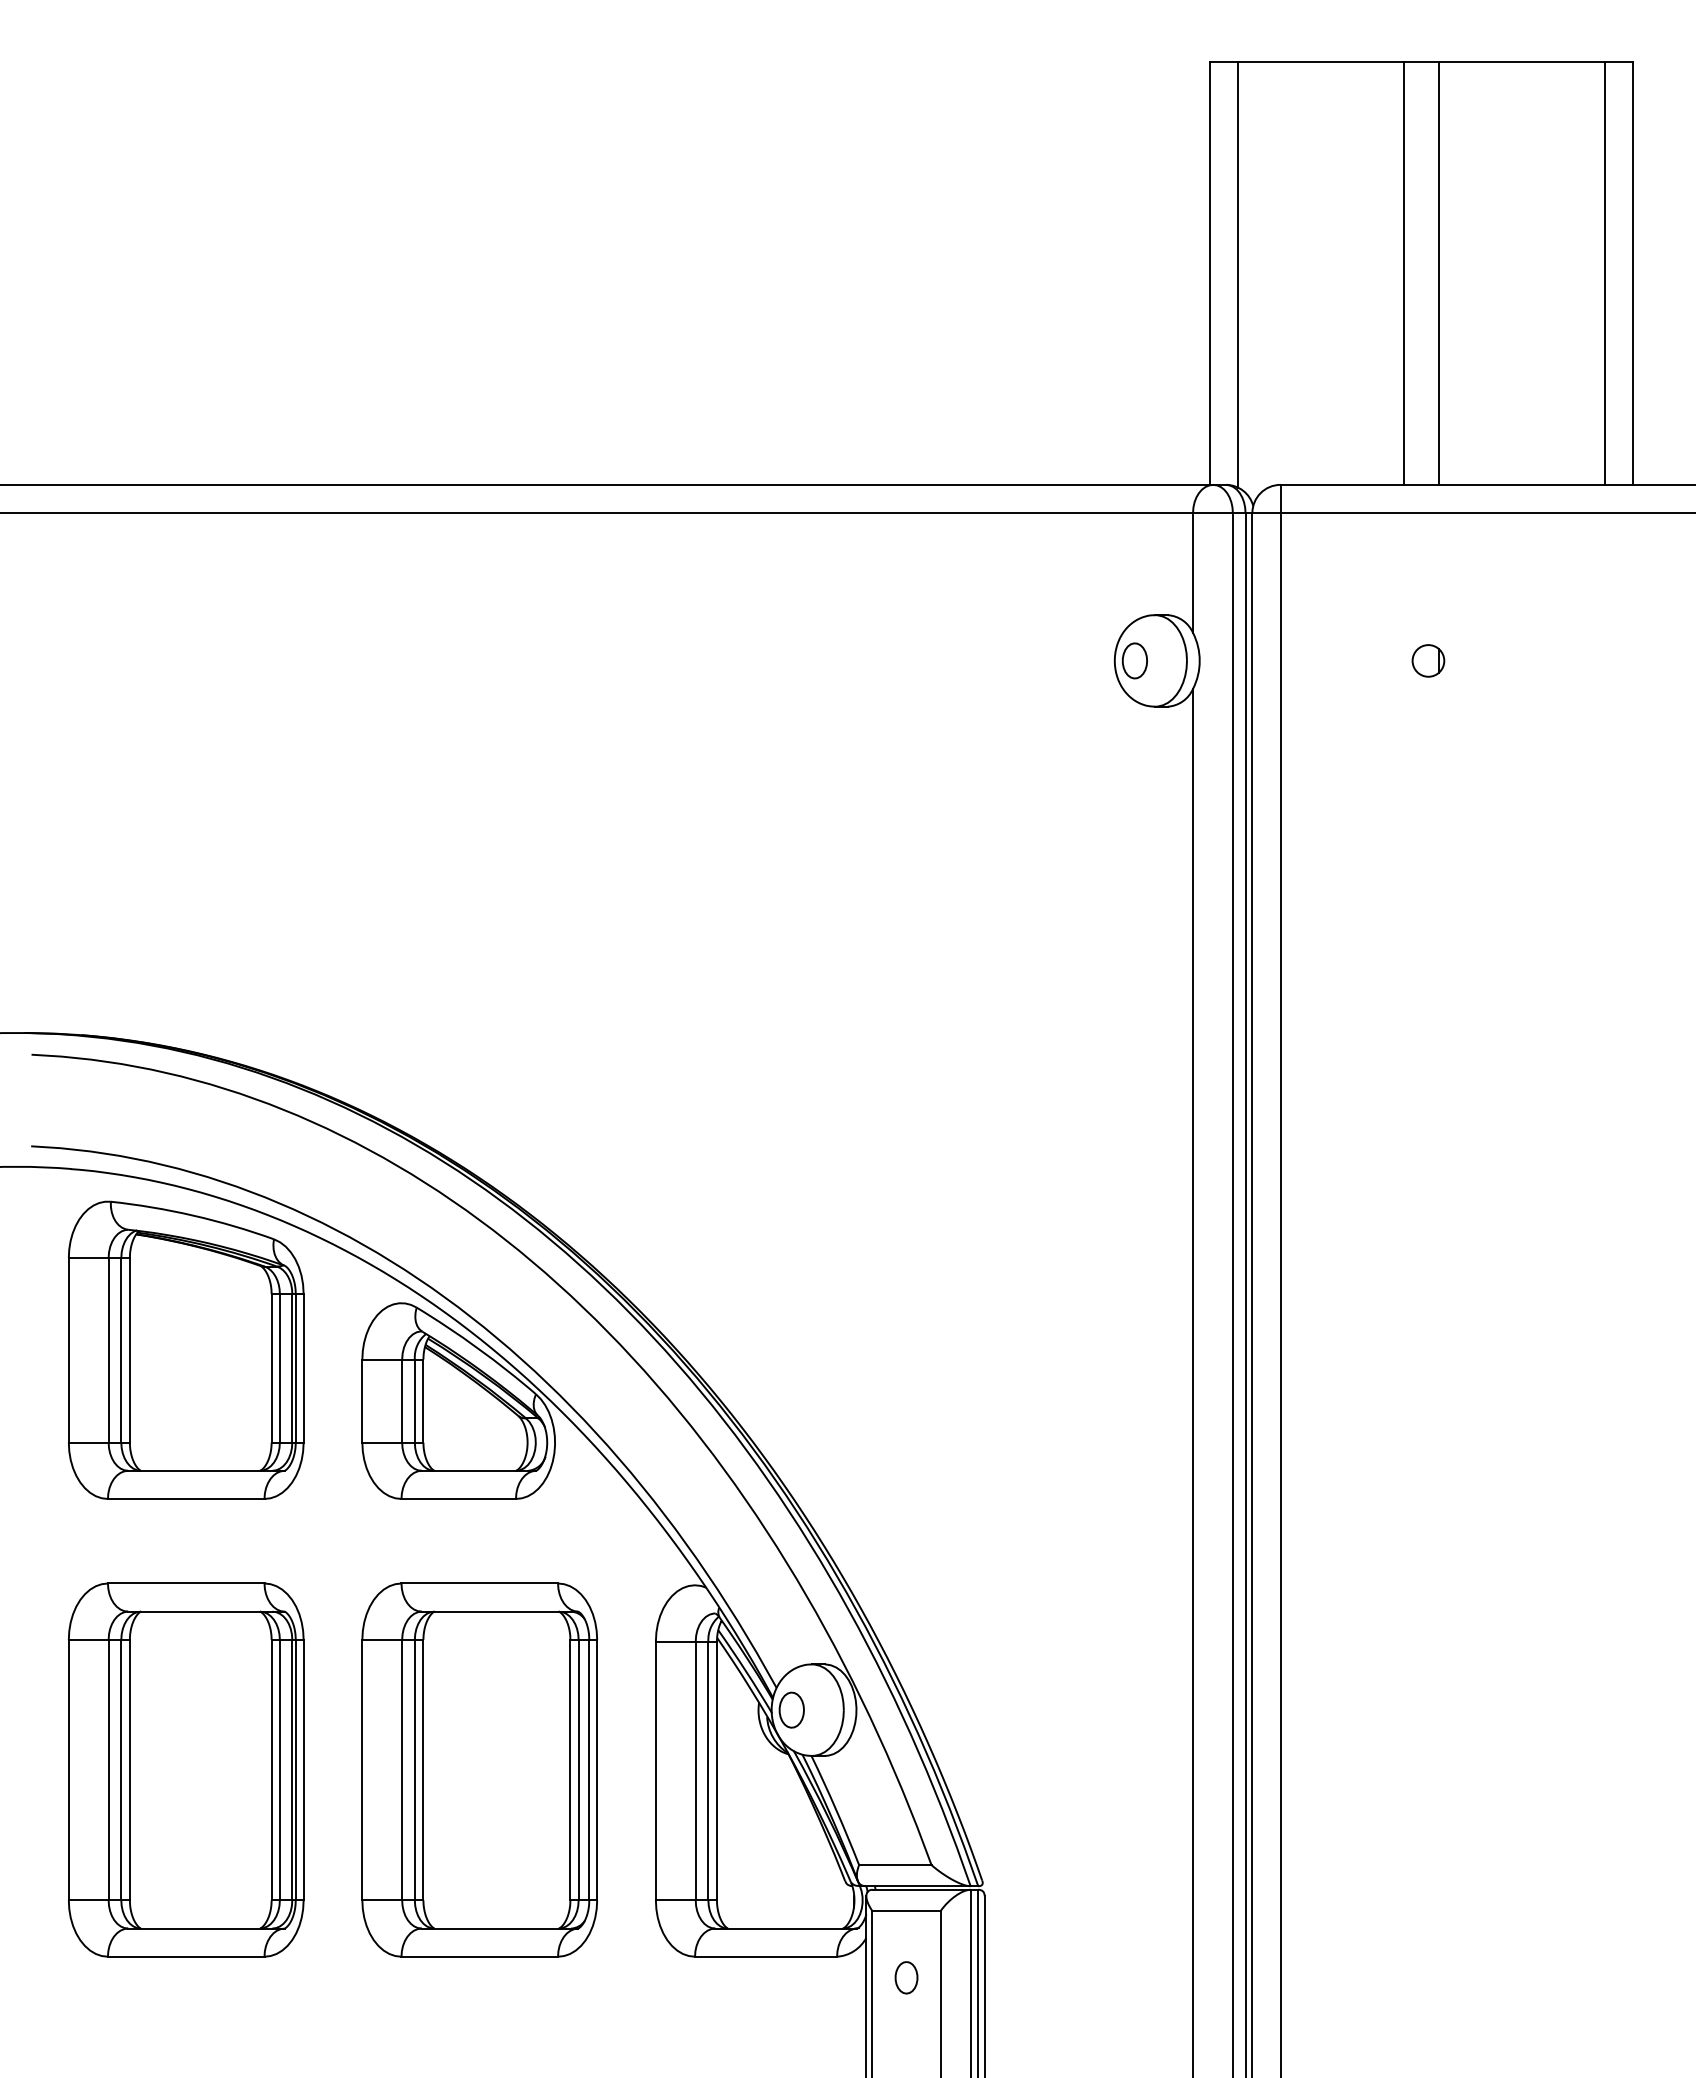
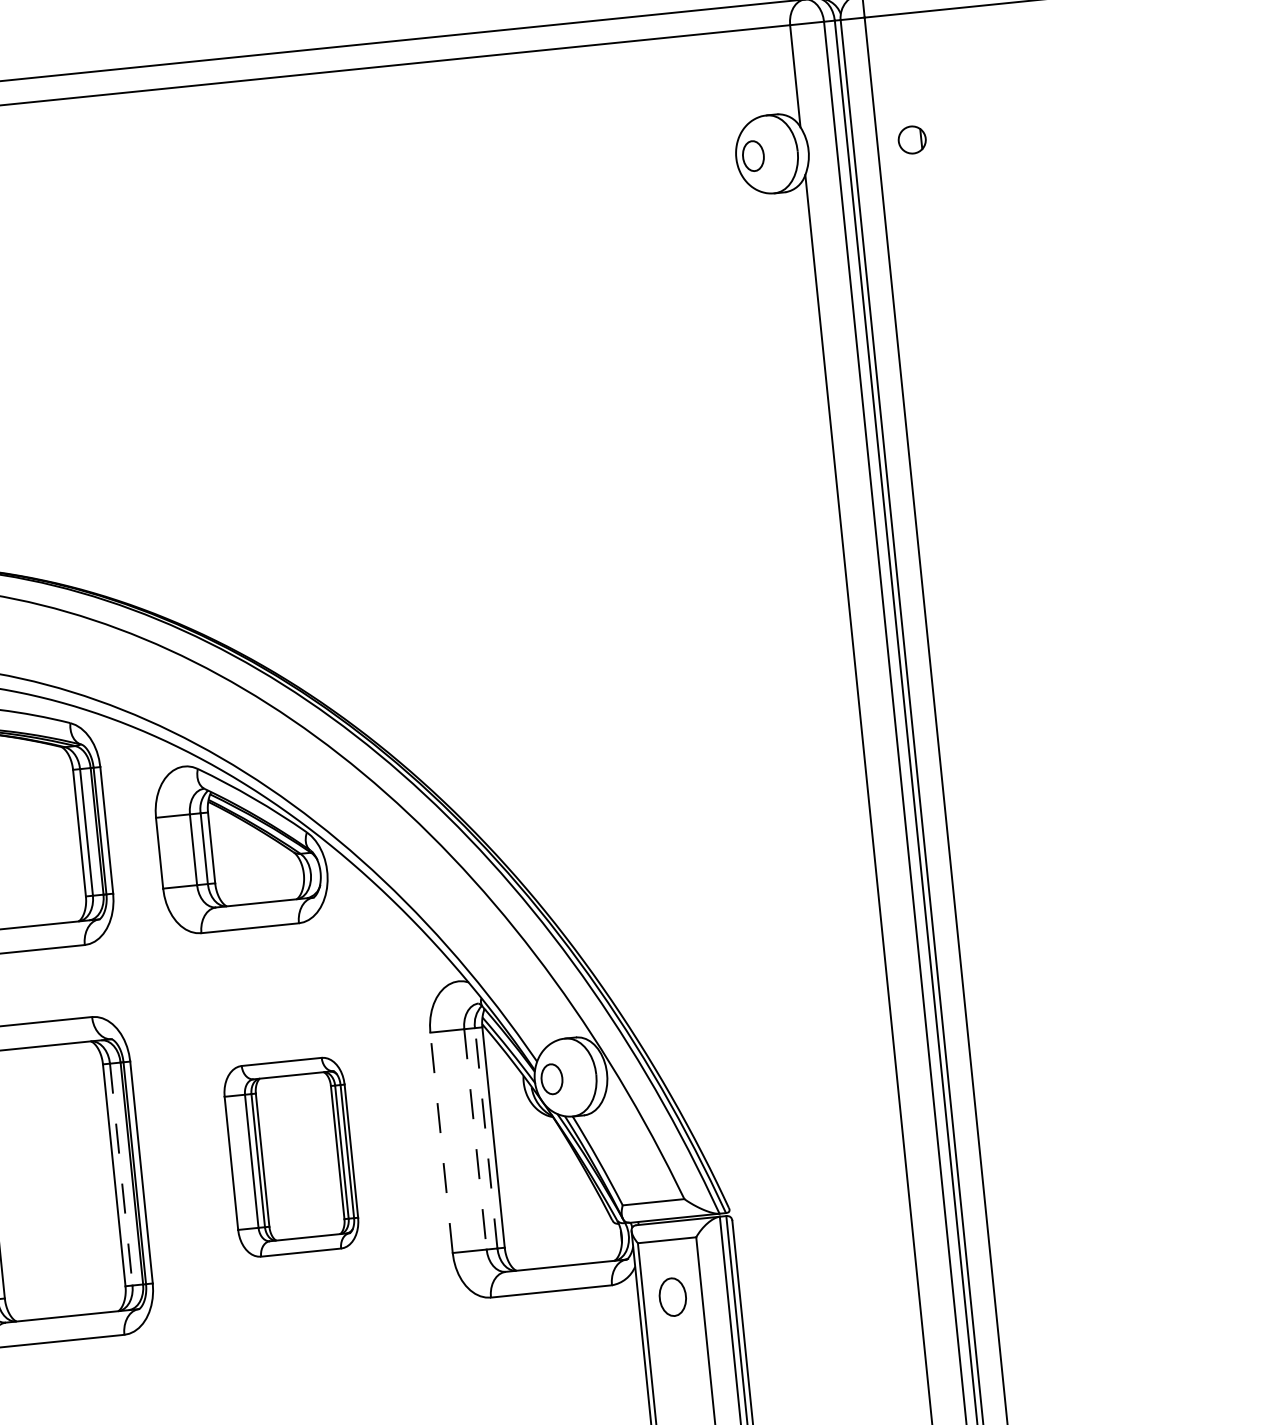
part: (1428, 660) -> (912, 139), moved
part: (479, 1769) -> (291, 1156), size x0.6
line: (279, 1770) -> (121, 1174), solid -> dashed
line: (655, 1770) -> (441, 1142), solid -> dashed
line: (708, 1770) -> (486, 1137), solid -> dashed
line: (695, 1771) -> (475, 1139), solid -> dashed
part: (906, 1977) -> (672, 1296), size x1.4

